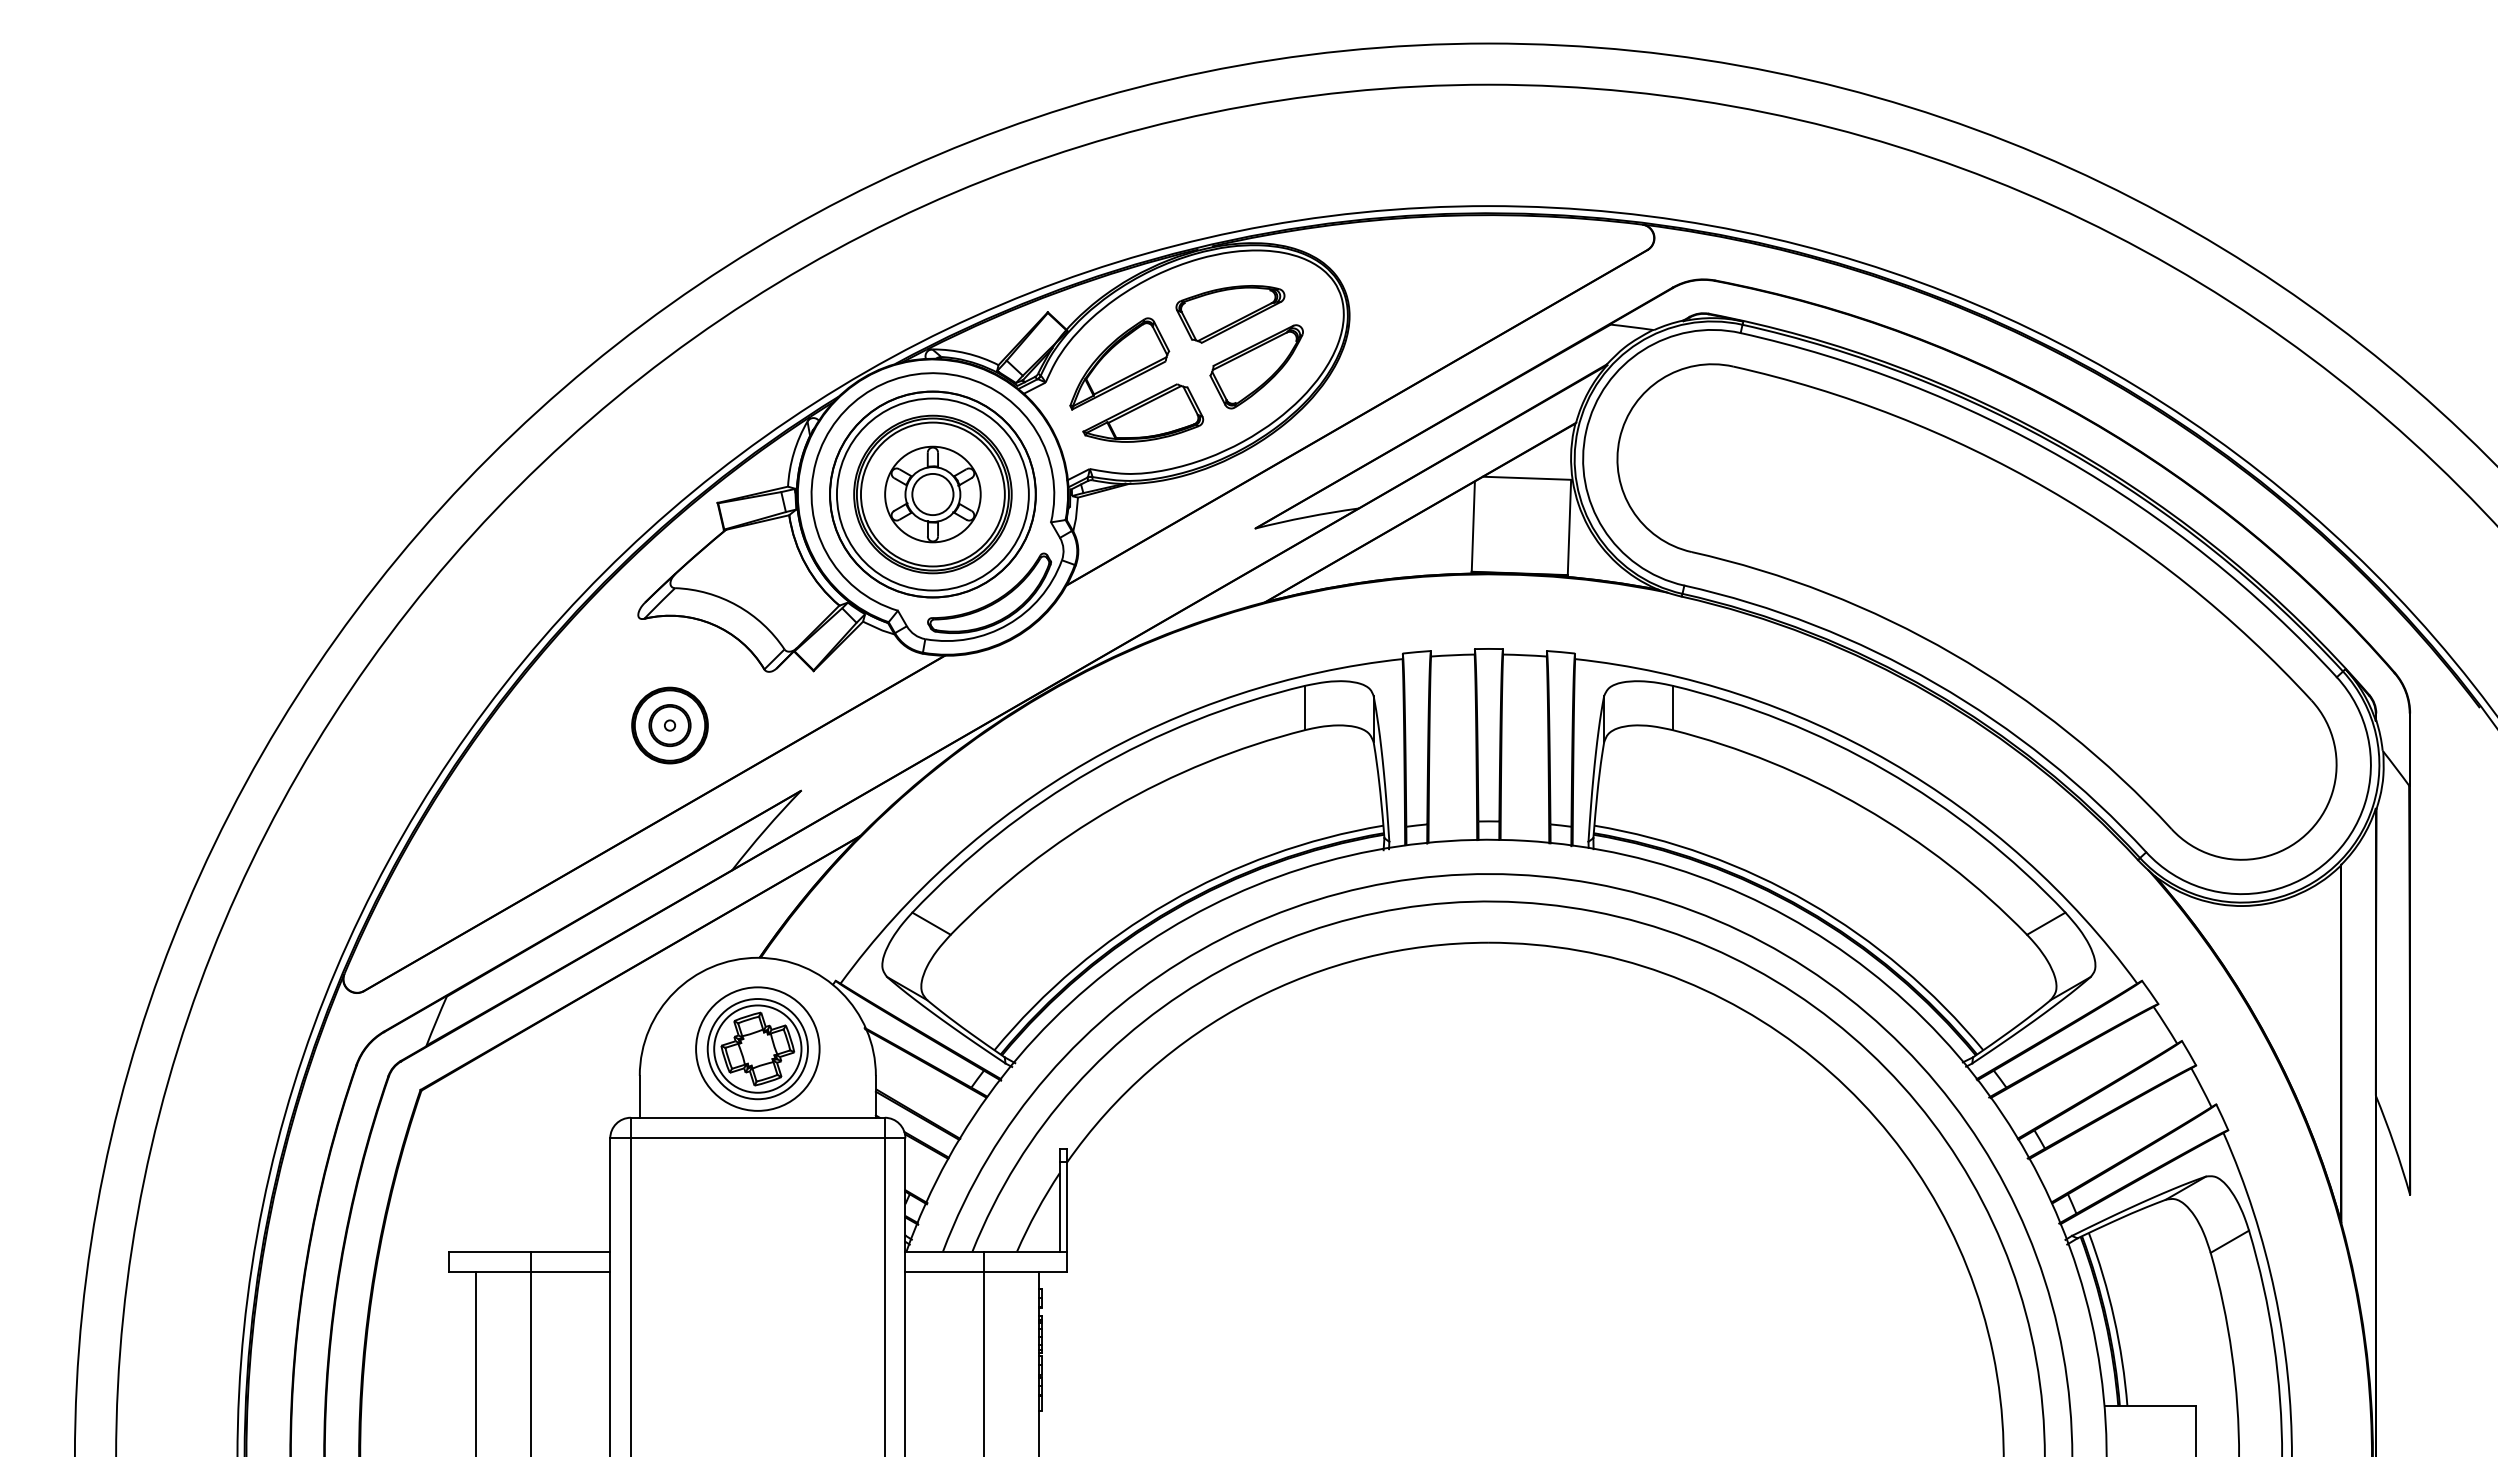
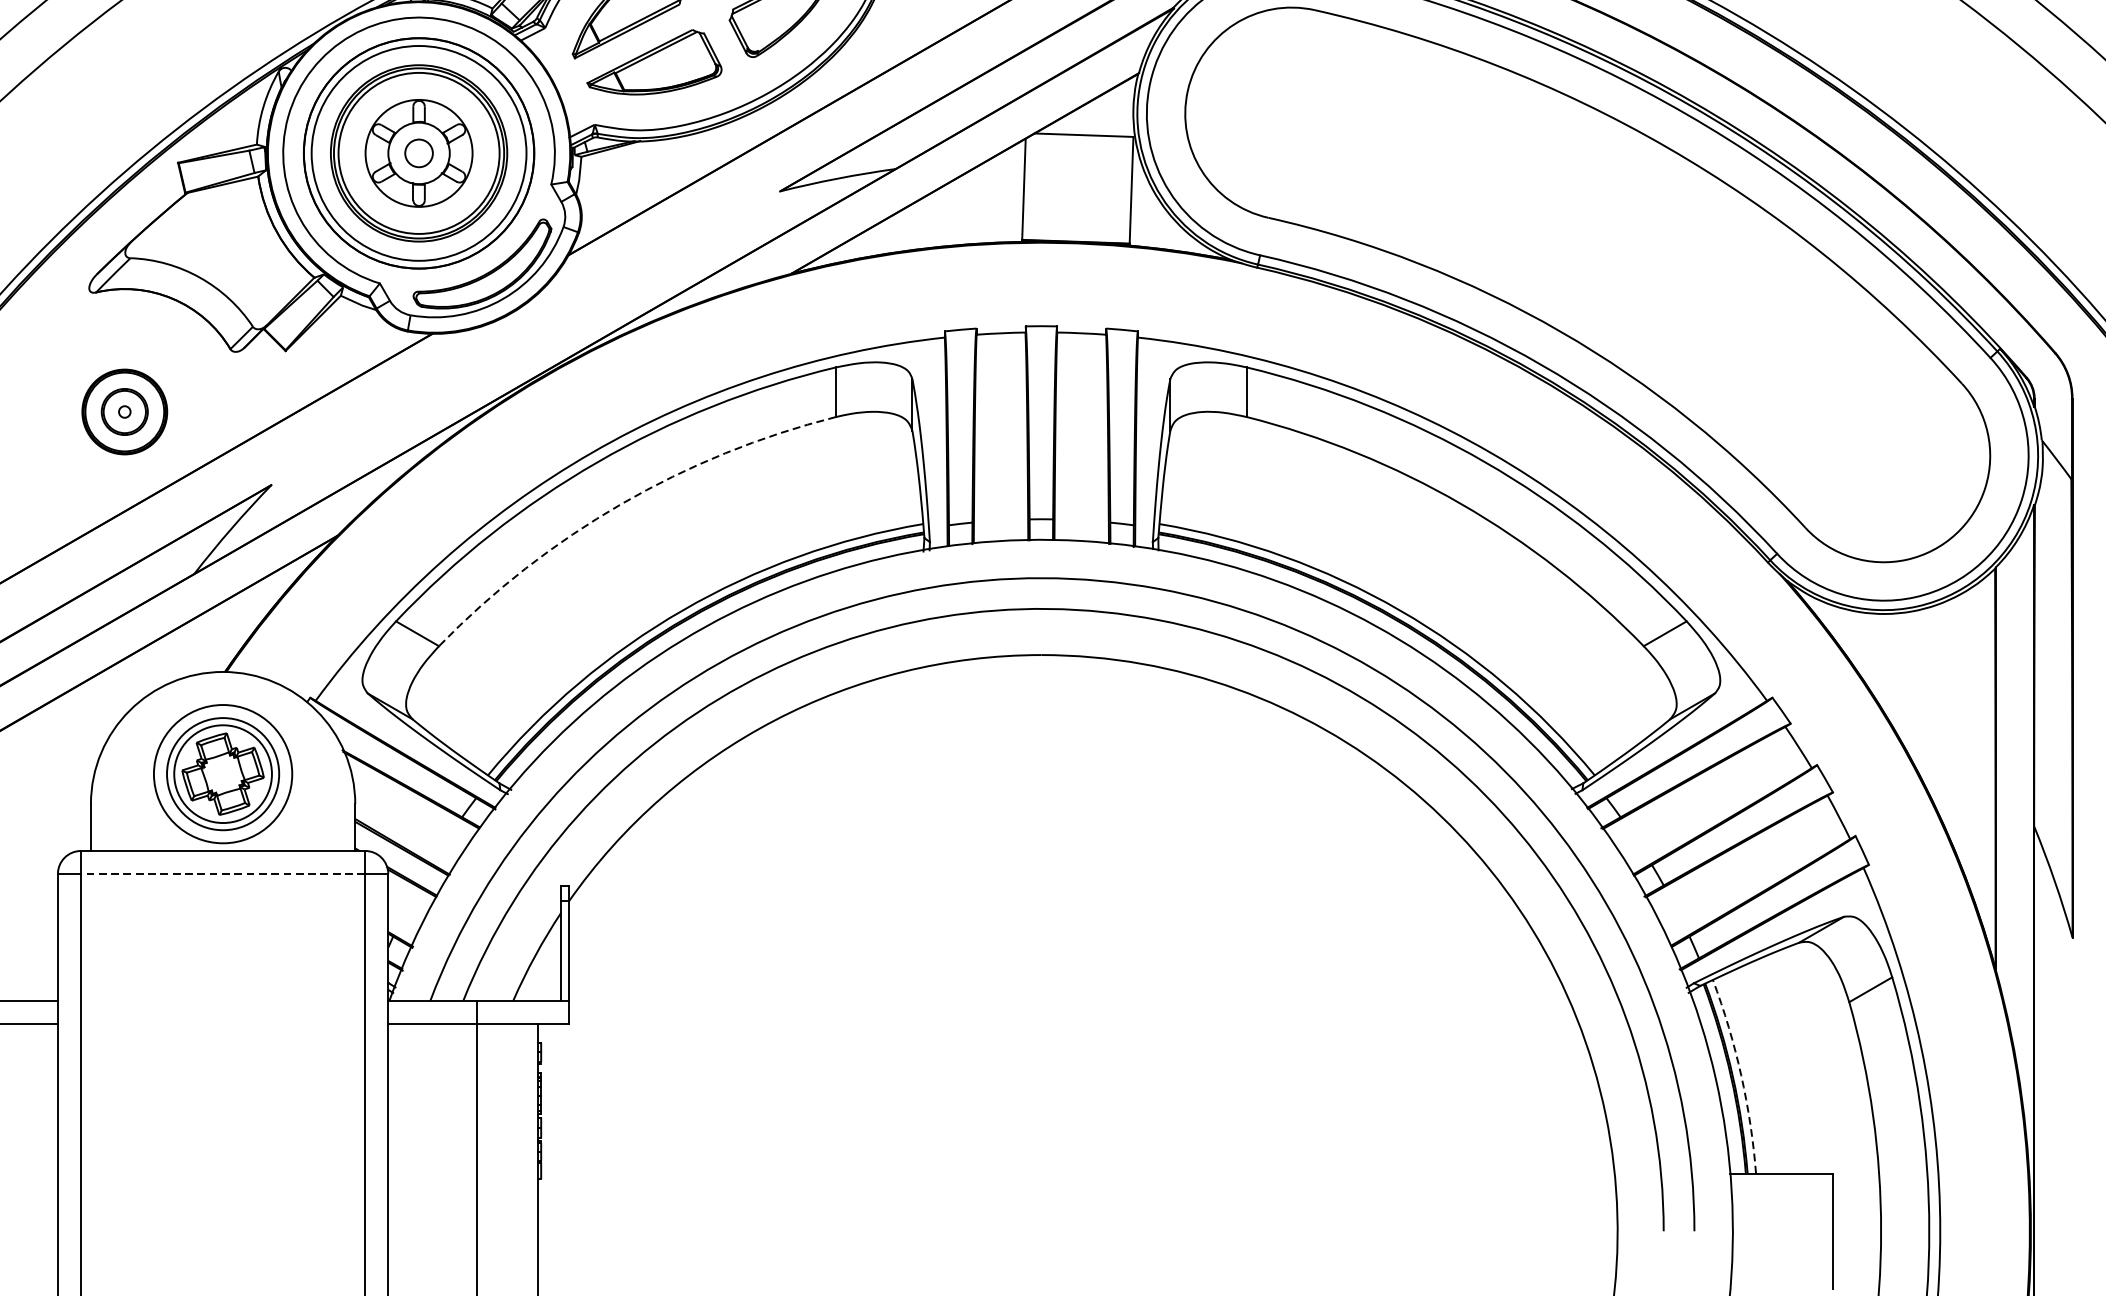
circle: (932, 494) -> (418, 153), size x0.6
arc: (1113, 807) -> (621, 503), solid -> dashed
line: (757, 1138) -> (222, 874), solid -> dashed
arc: (2114, 1318) -> (1741, 1075), solid -> dashed

